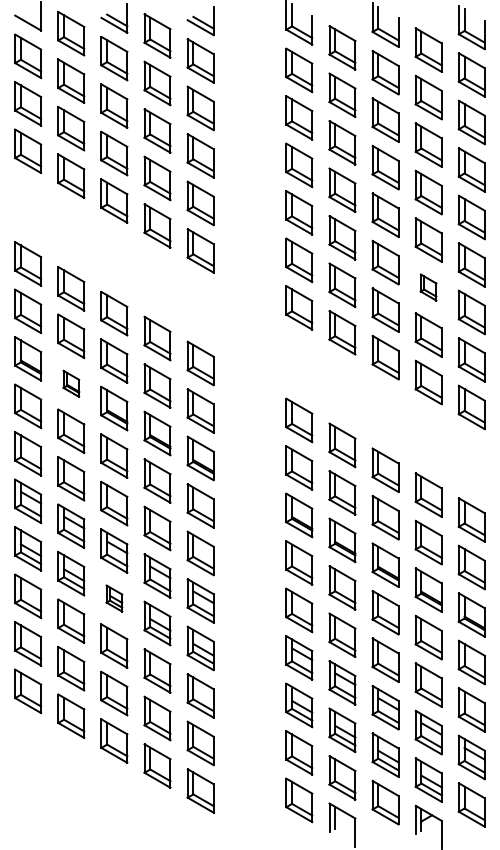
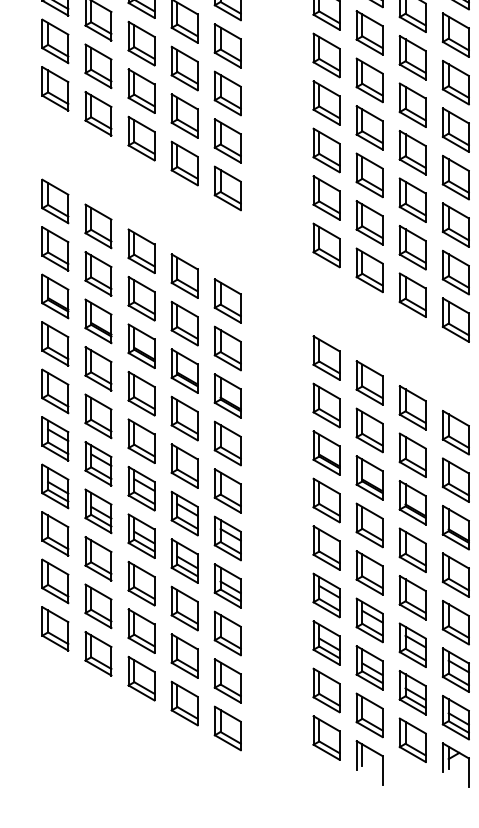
part: (428, 287) -> (455, 225), size x1.67
part: (71, 383) -> (98, 321), size x1.67
part: (114, 598) -> (141, 536), size x1.67

